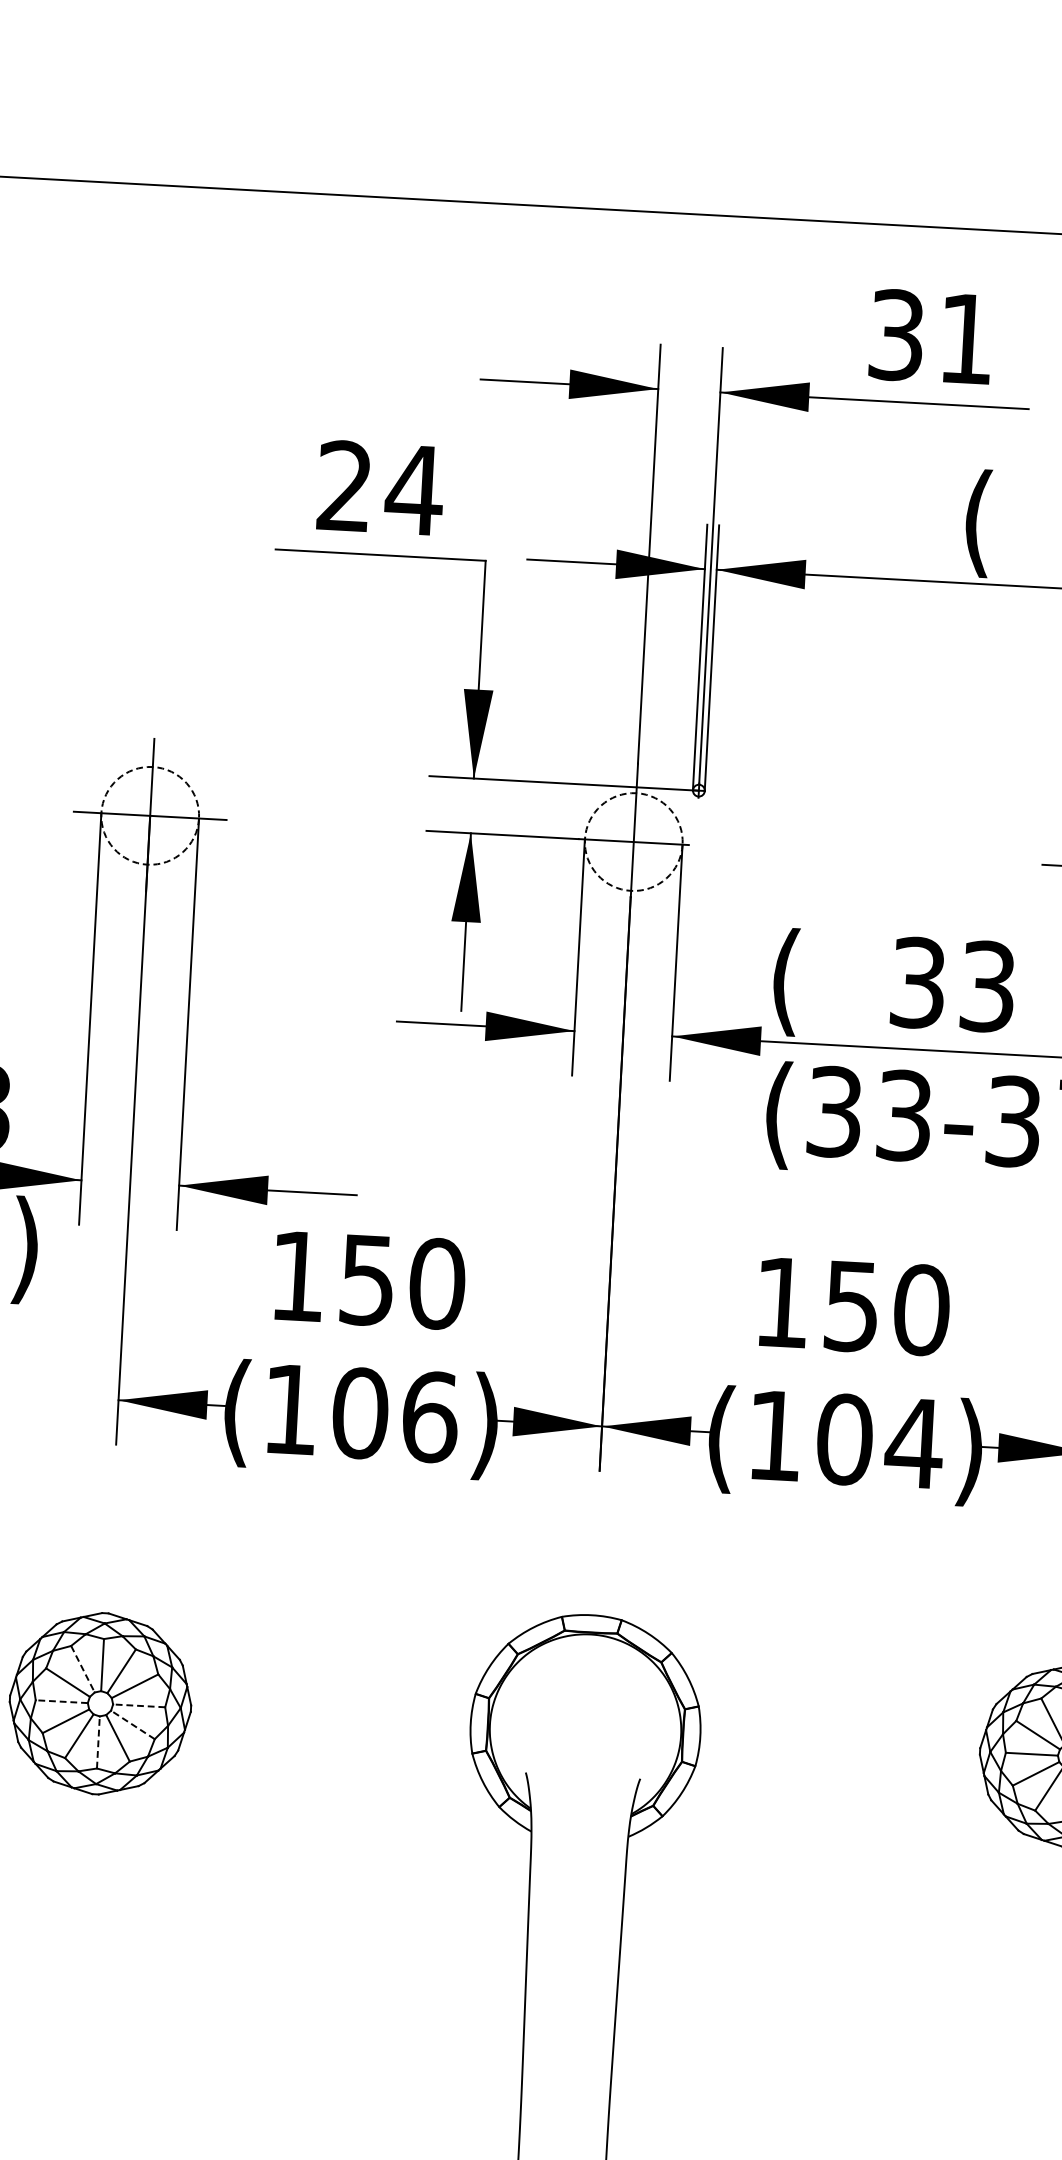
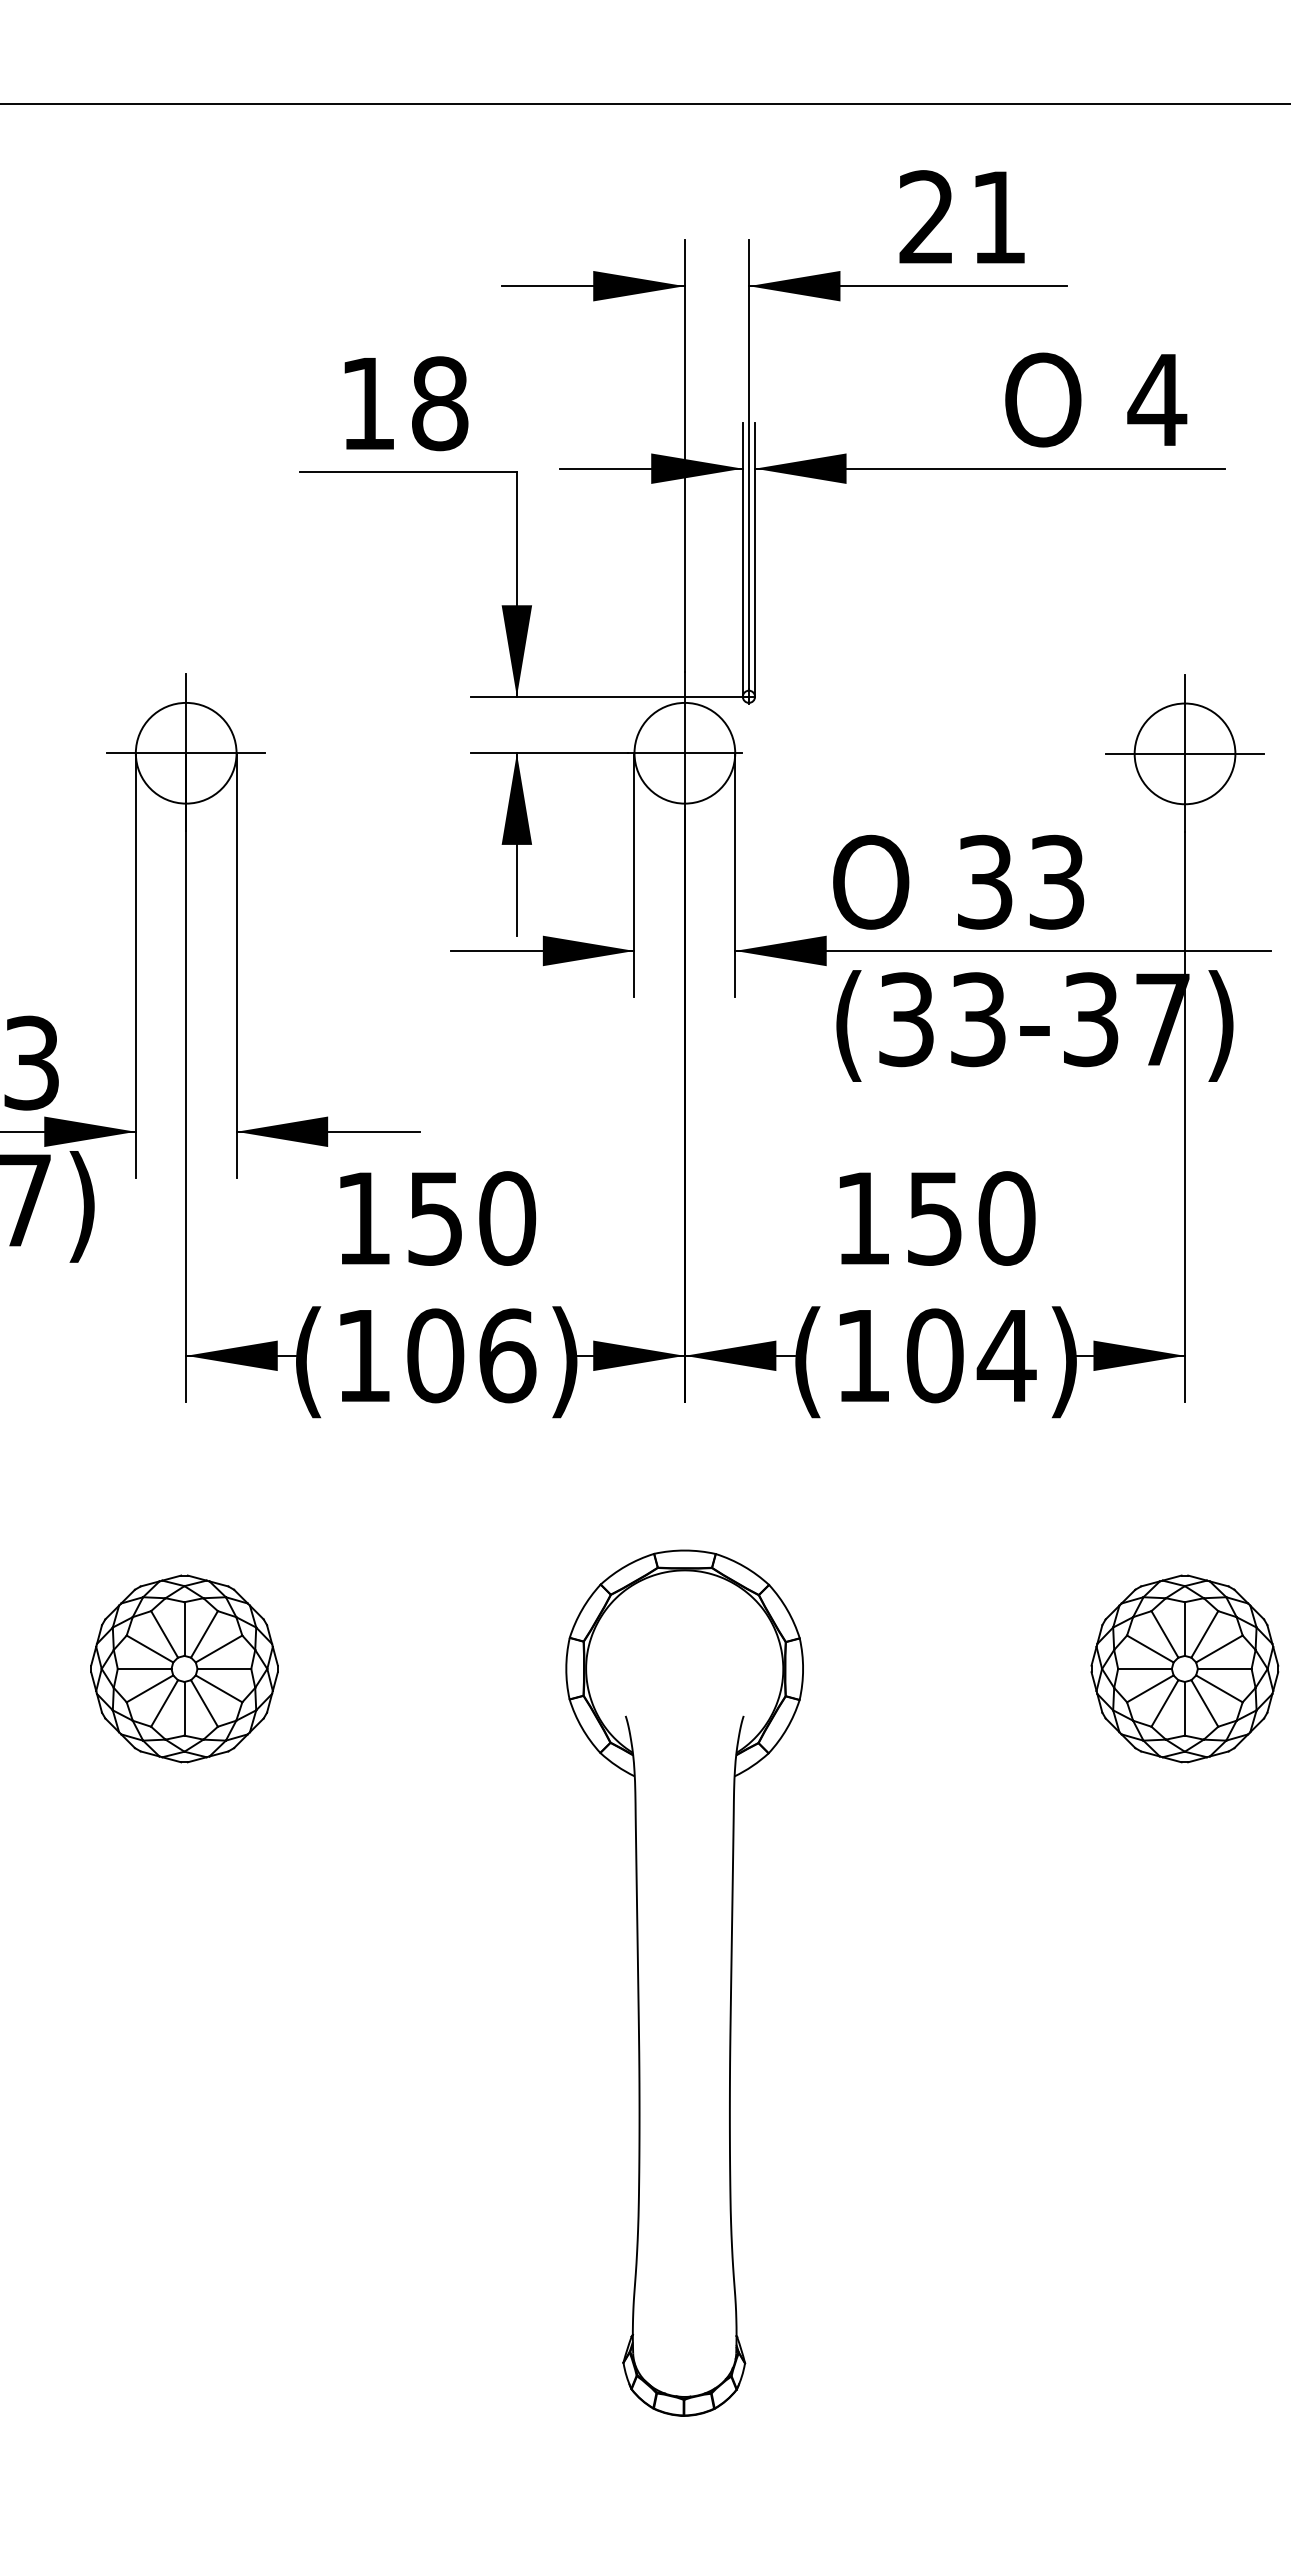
text: (896, 335) -> (926, 217), 31 -> 21
text: (380, 488) -> (404, 403), 24 -> 18
text: (999, 524) -> (1043, 406), ( -> O
circle: (149, 815) -> (185, 752), dashed -> solid
circle: (633, 841) -> (684, 752), dashed -> solid
text: (807, 983) -> (871, 888), ( -> O
line: (82, 1669) -> (164, 1634), dashed -> solid
line: (61, 1701) -> (144, 1668), dashed -> solid
line: (139, 1705) -> (224, 1668), dashed -> solid
line: (133, 1724) -> (219, 1688), dashed -> solid
line: (98, 1742) -> (184, 1708), dashed -> solid

